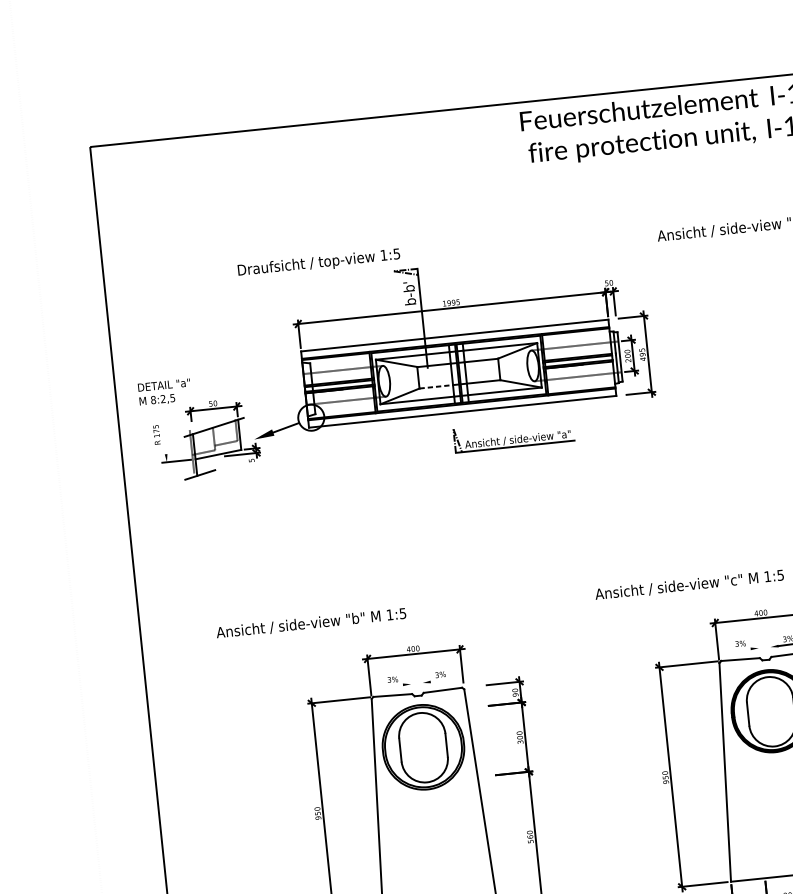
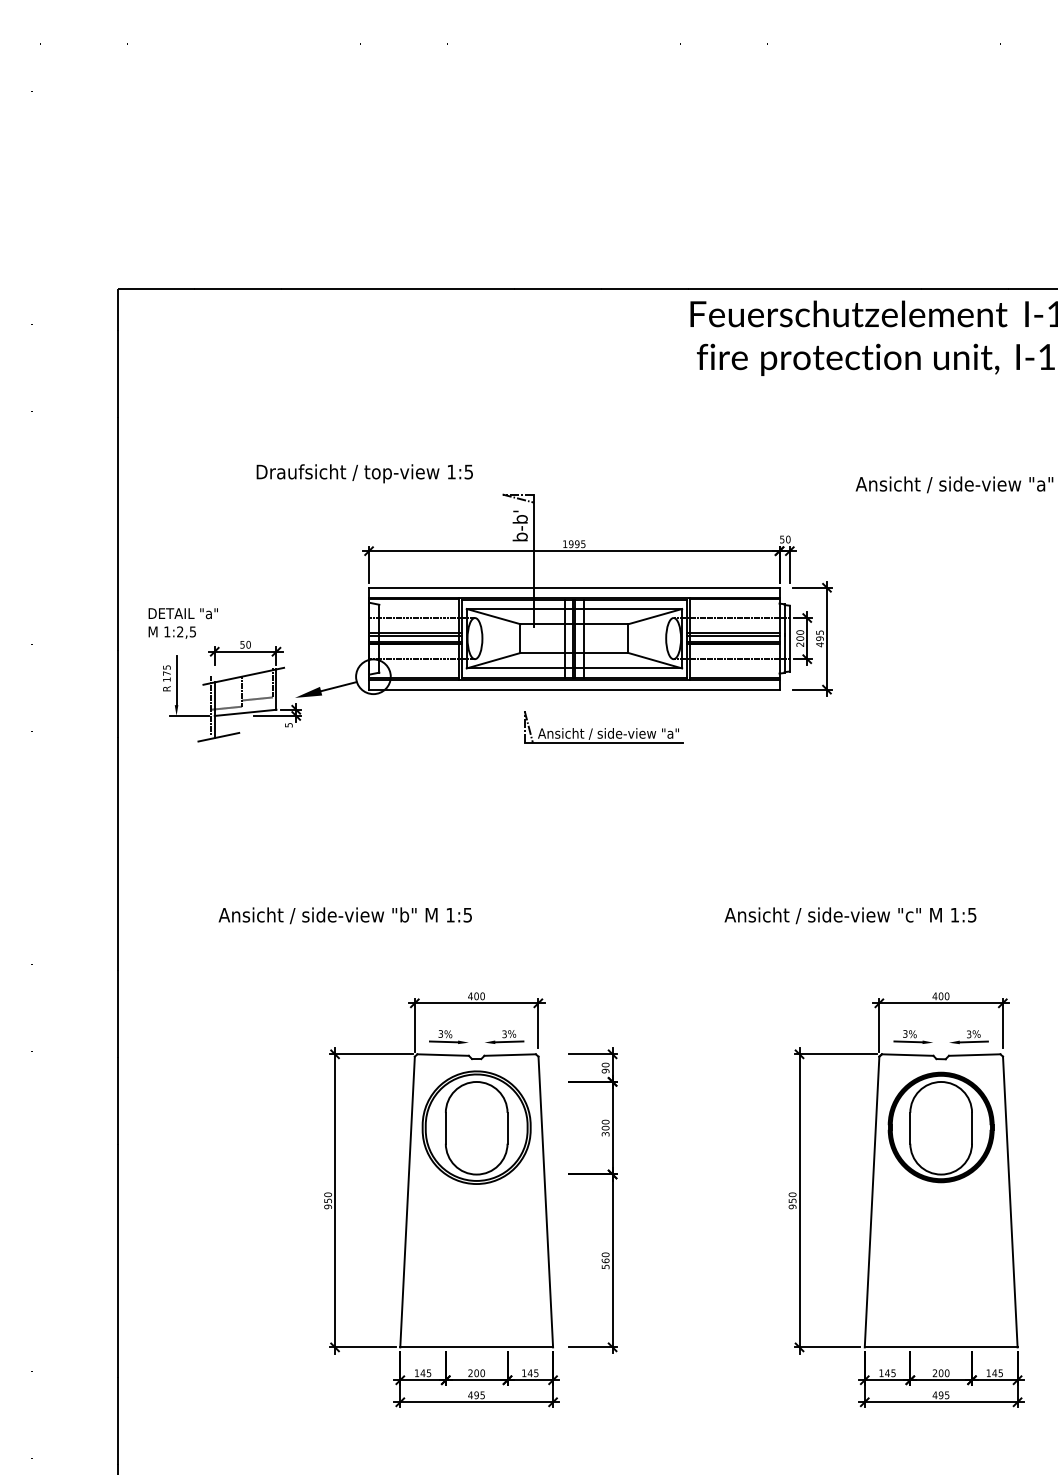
text: (318, 263) -> (364, 473), moved
line: (436, 387) -> (543, 653), dashed -> solid
text: (153, 399) -> (167, 631), 8:2,5 -> 1:2,5
line: (164, 435) -> (176, 680), added
part: (513, 435) -> (603, 727), moved
text: (689, 584) -> (850, 915), moved
text: (310, 623) -> (344, 915), moved
line: (740, 649) -> (908, 1041), added
line: (441, 680) -> (509, 1041), added
line: (391, 685) -> (443, 1041), added

